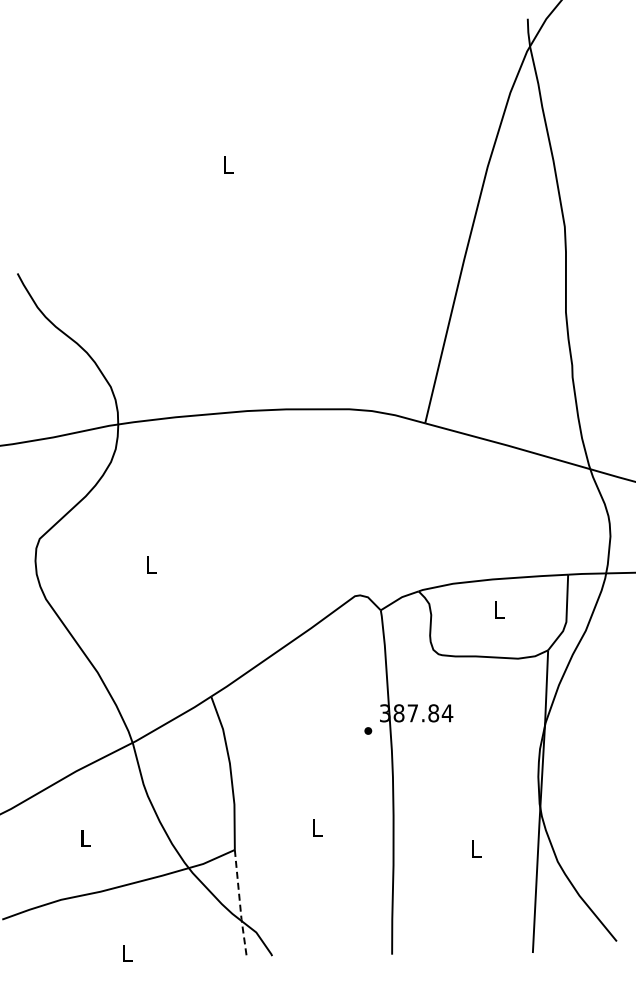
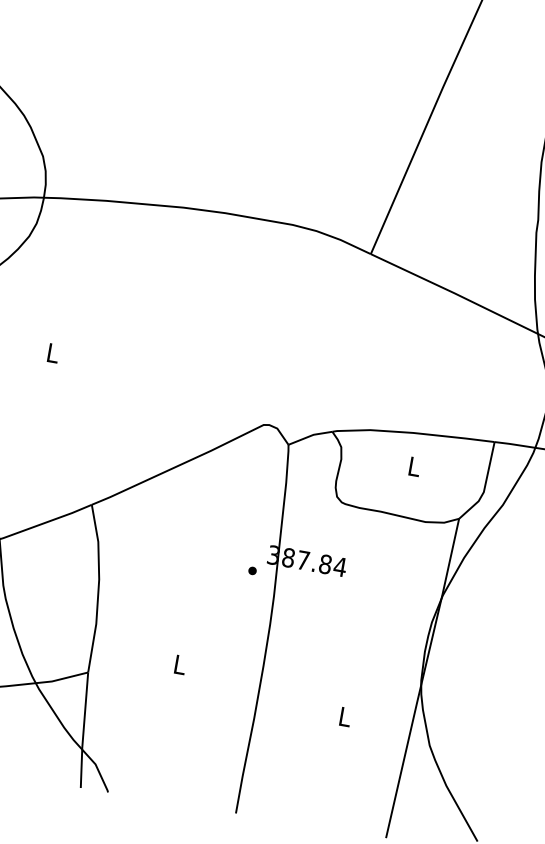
line: (240, 904) -> (83, 731), dashed -> solid

